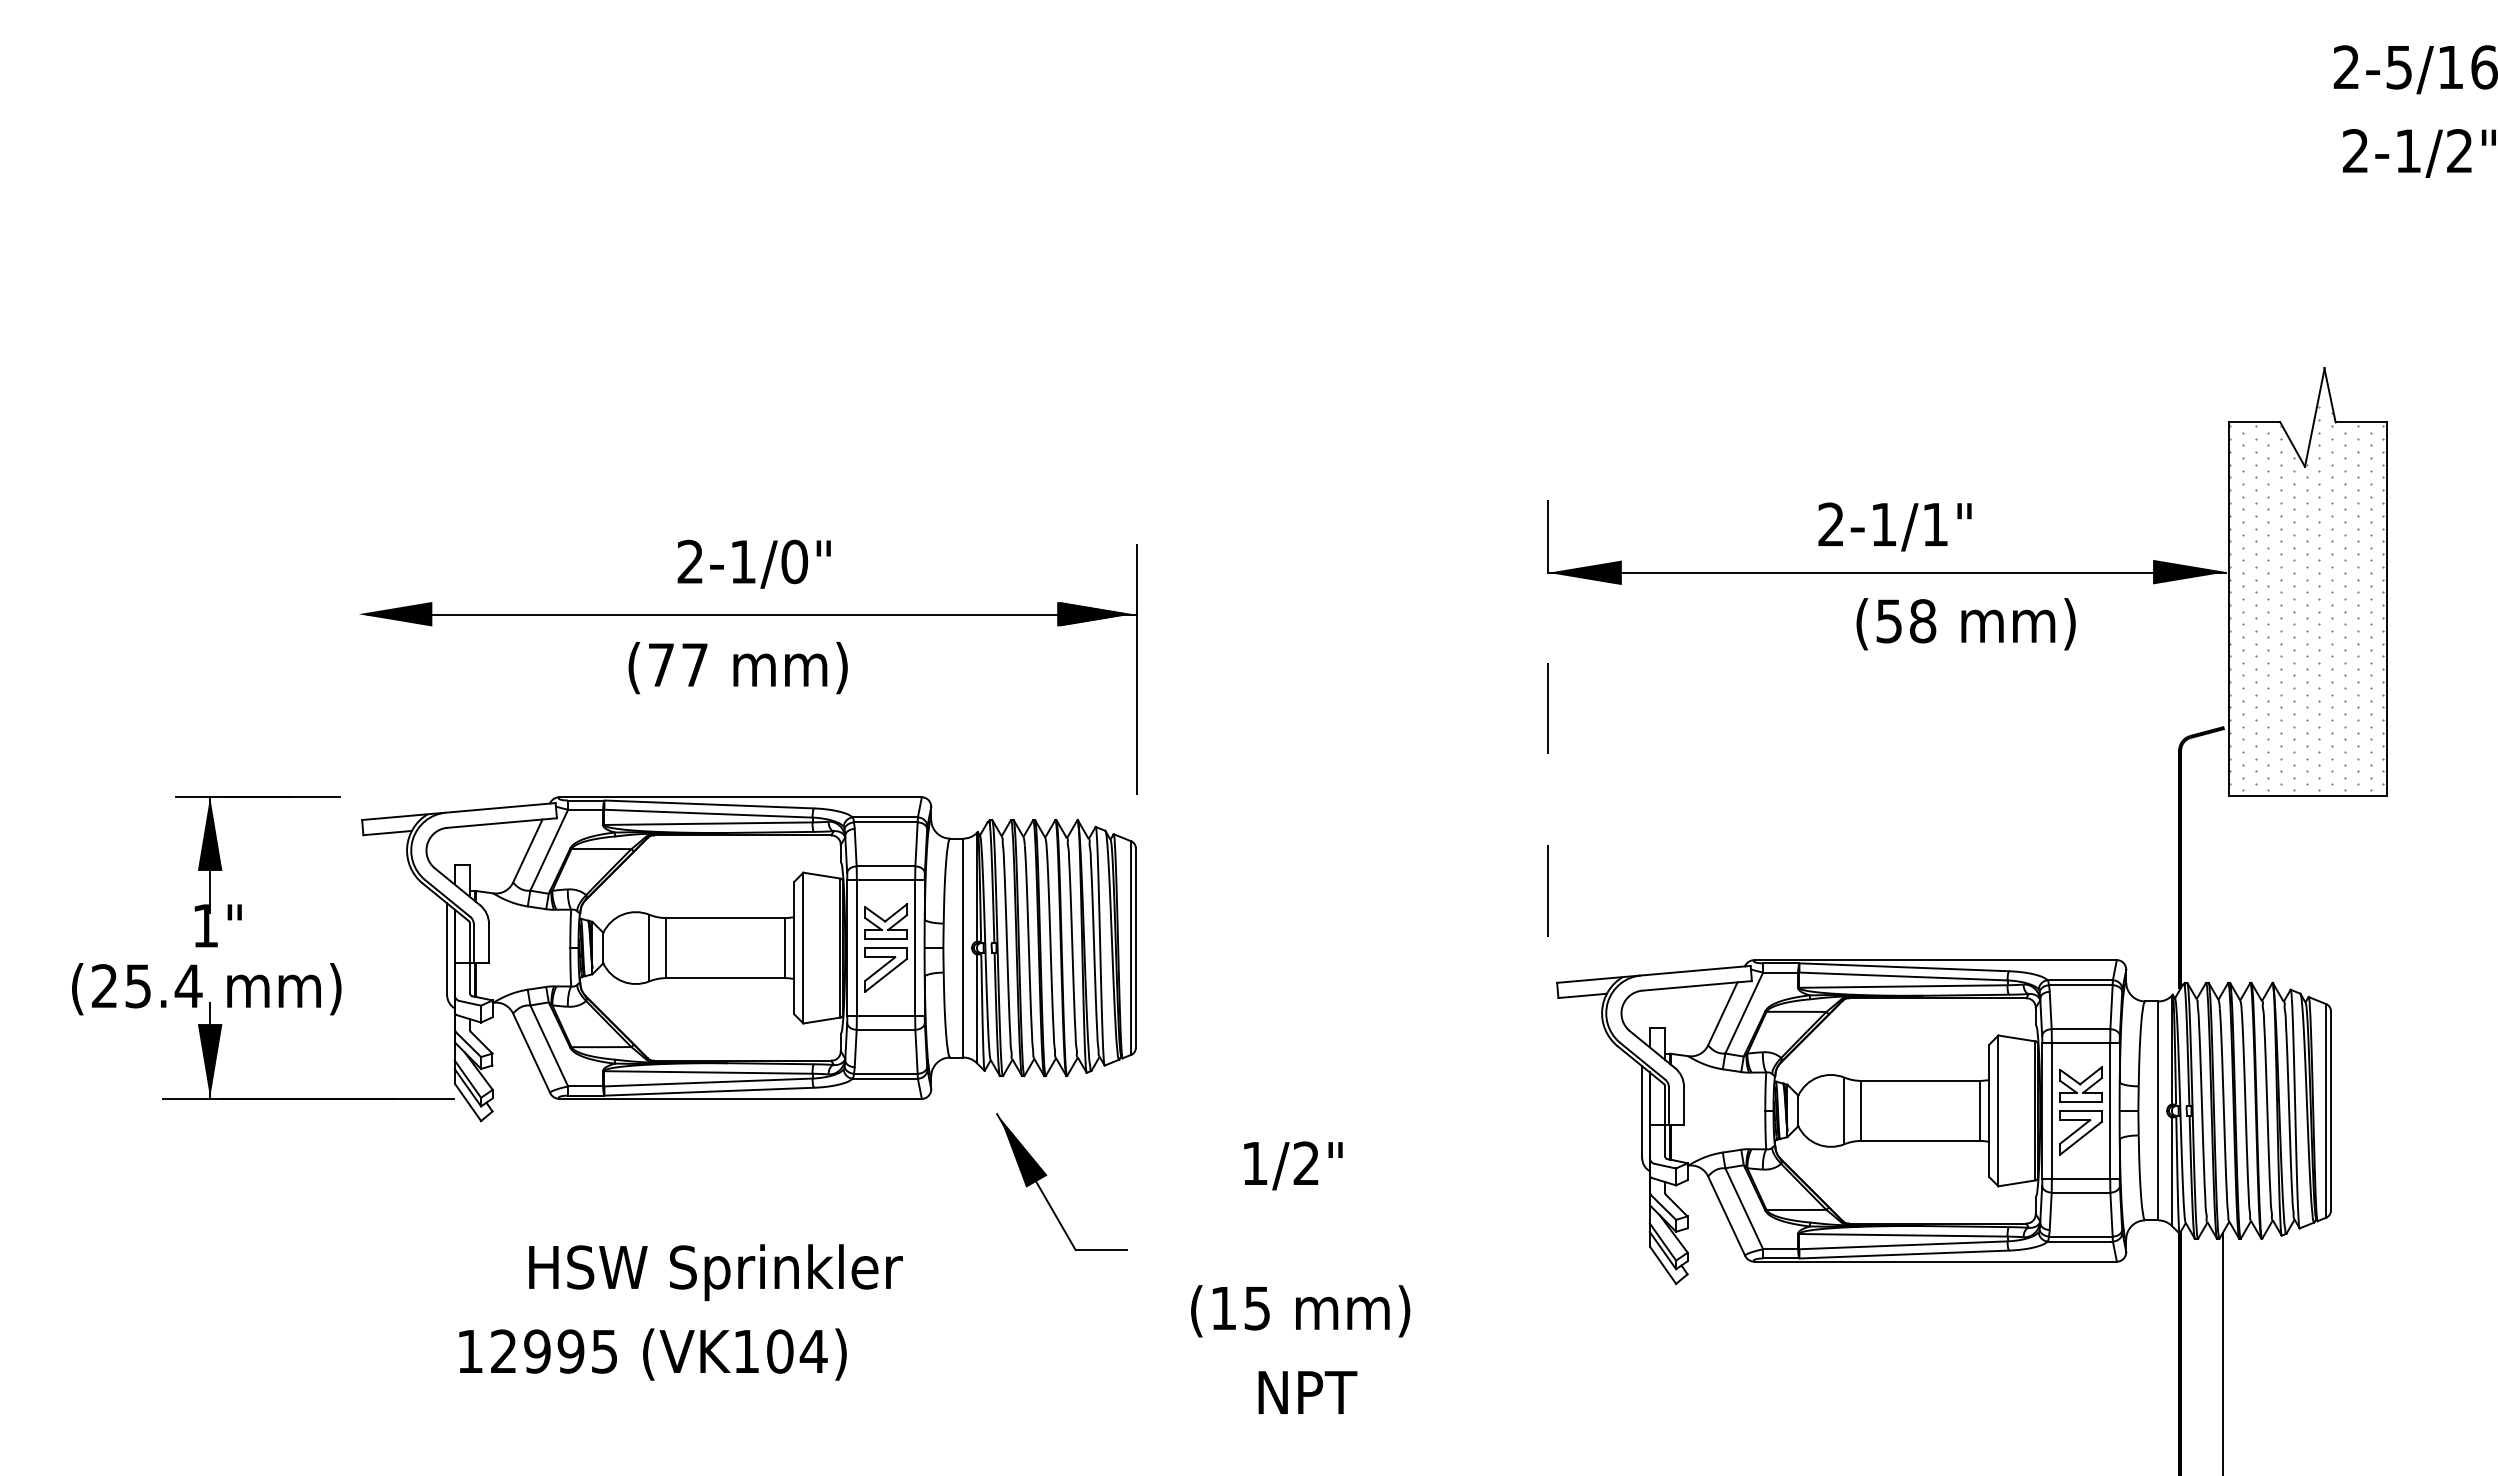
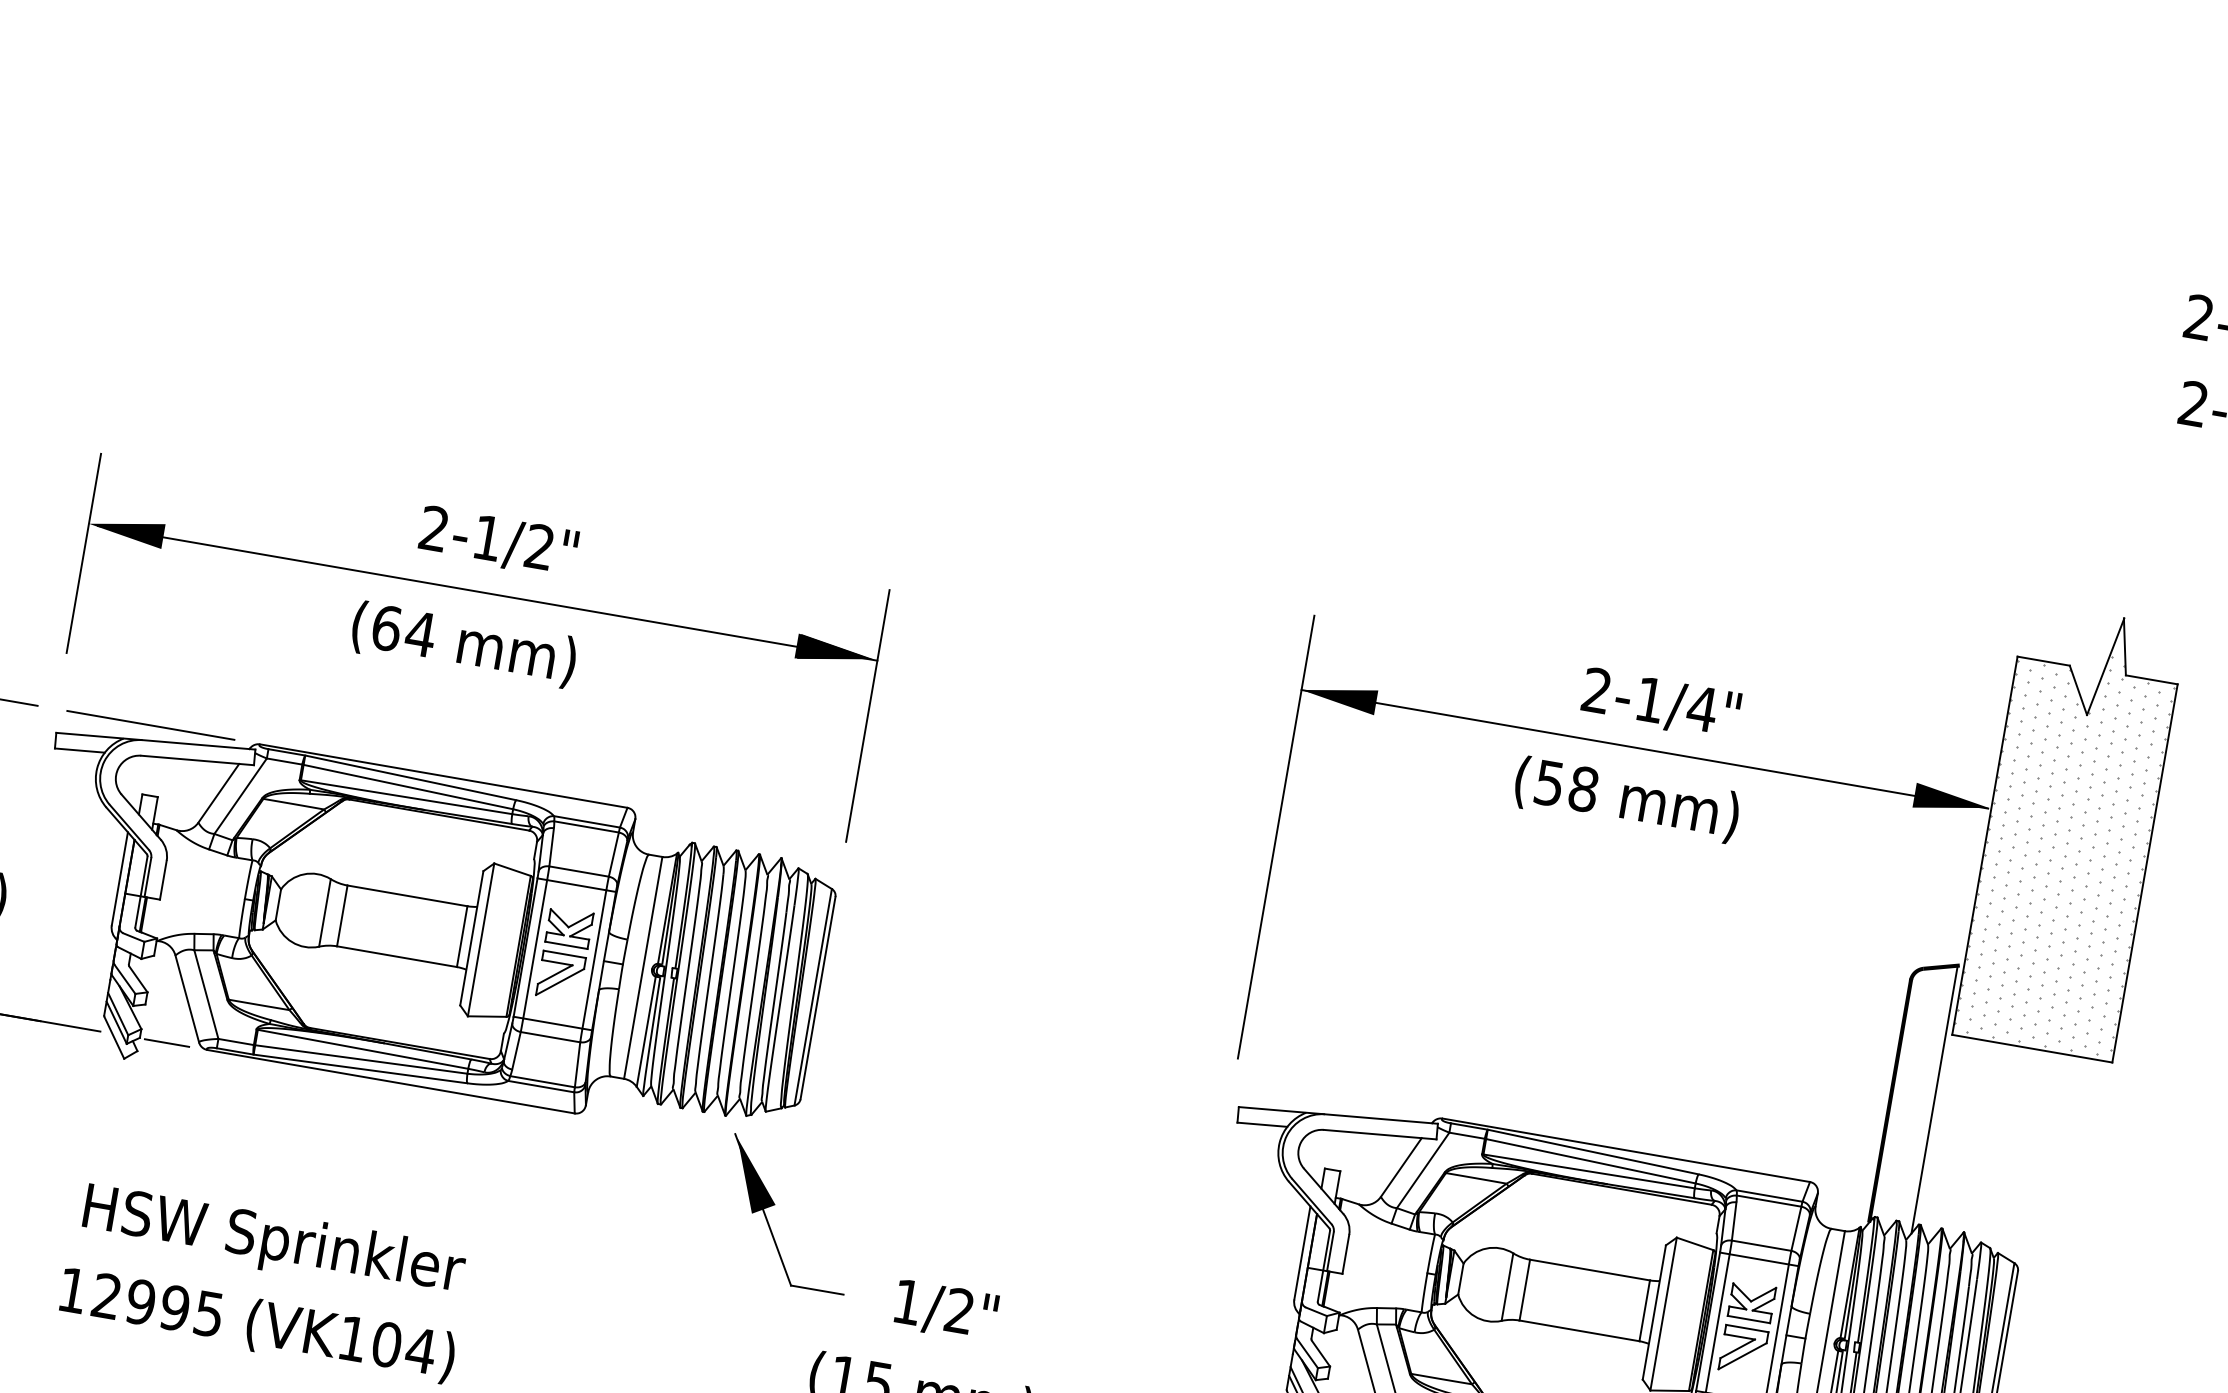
text: (1935, 524) -> (1702, 708), 2-1/1" -> 2-1/4"
text: (794, 561) -> (539, 546), 2-1/0" -> 2-1/2"
text: (1965, 624) -> (1626, 799), moved
line: (358, 643) -> (83, 553), added
text: (678, 665) -> (403, 631), (77 -> (64
line: (1548, 717) -> (1276, 836), dashed -> solid
line: (451, 797) -> (150, 725), added
line: (2222, 860) -> (1934, 1099), added
line: (519, 1098) -> (167, 1042), added
text: (1293, 1165) -> (946, 1310), moved
part: (1047, 1175) -> (775, 1205), moved
text: (715, 1272) -> (273, 1242), moved

